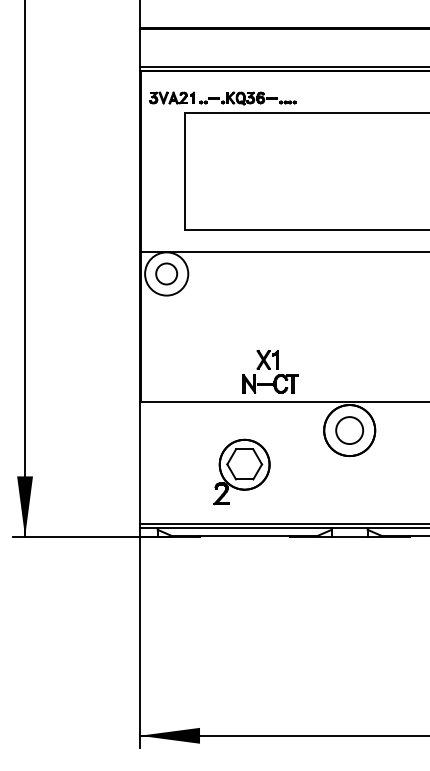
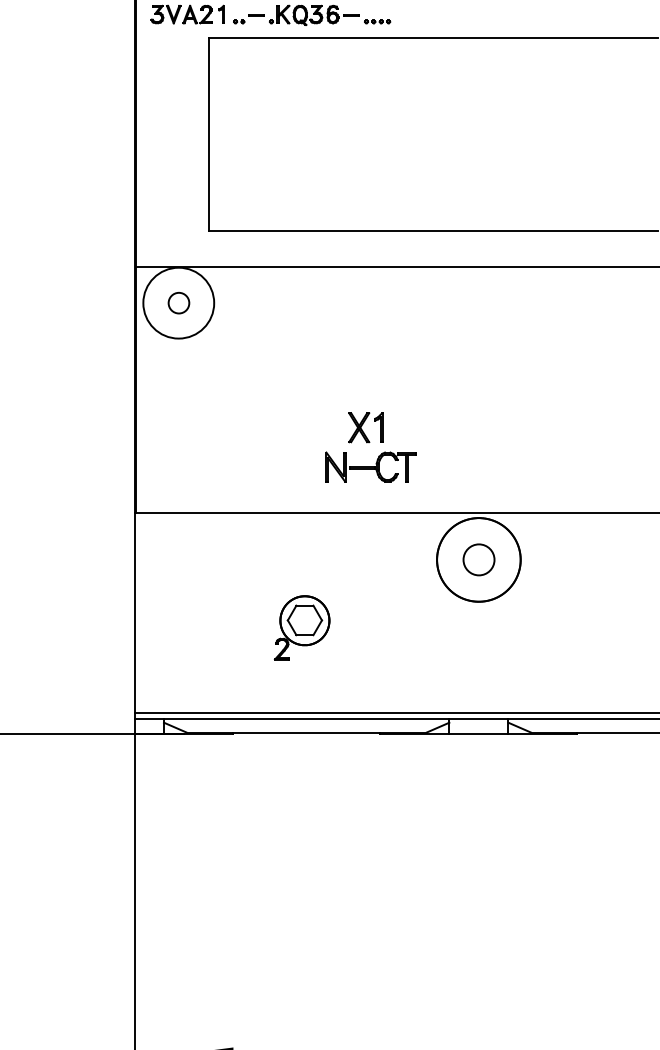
circle: (166, 273) -> (178, 302), size x0.6
part: (270, 371) -> (370, 446), moved
circle: (349, 430) -> (478, 559), size x0.7
part: (241, 471) -> (301, 627), size x0.6

